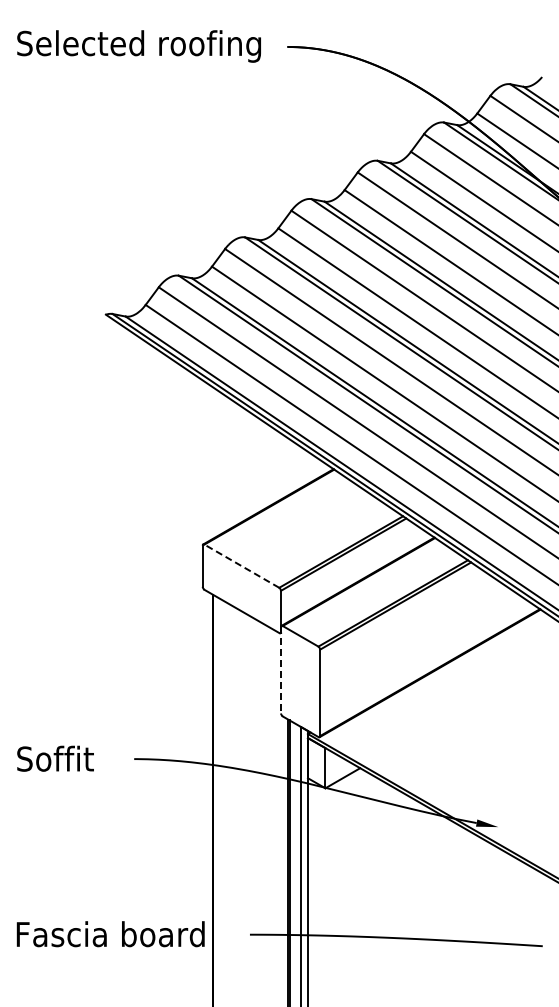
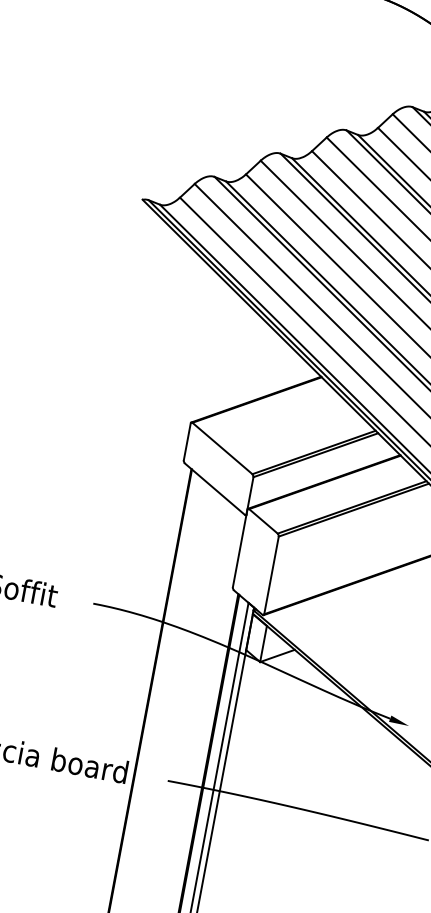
line: (241, 565) -> (222, 447), dashed -> solid
line: (281, 670) -> (240, 548), dashed -> solid

